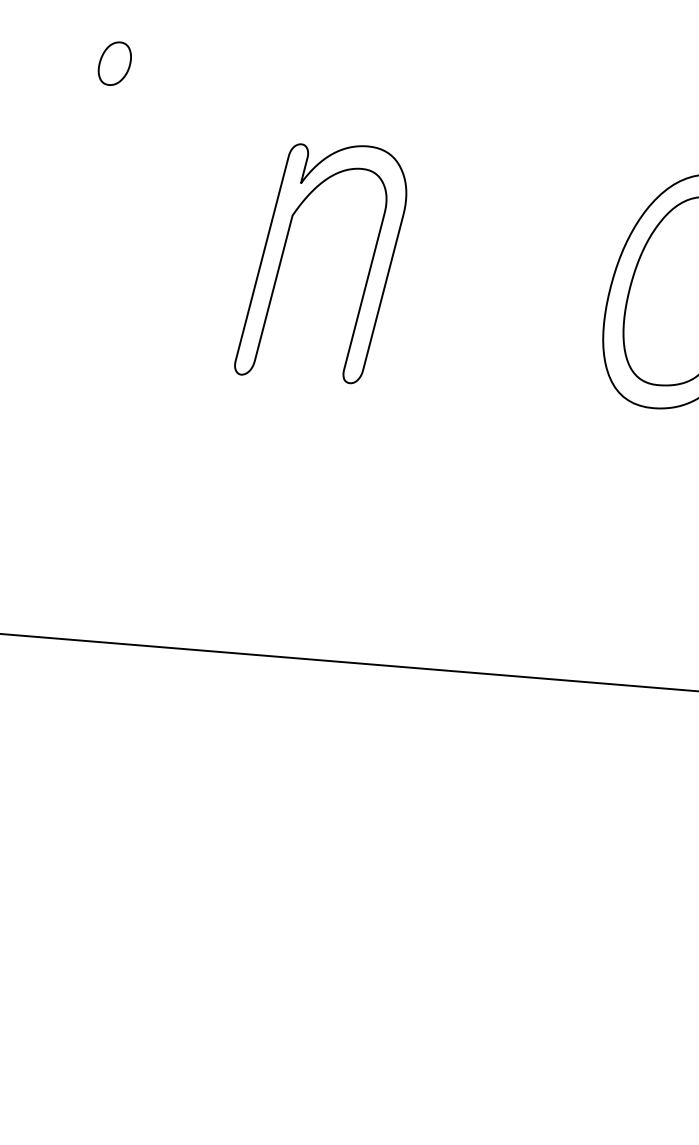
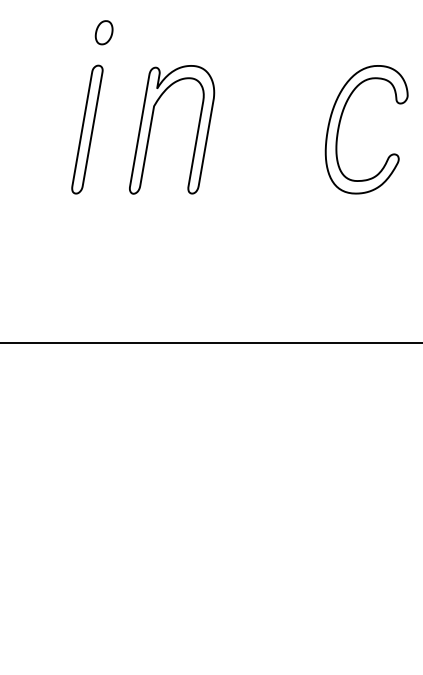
part: (113, 63) -> (103, 32), moved
part: (165, 248) -> (87, 129), added

